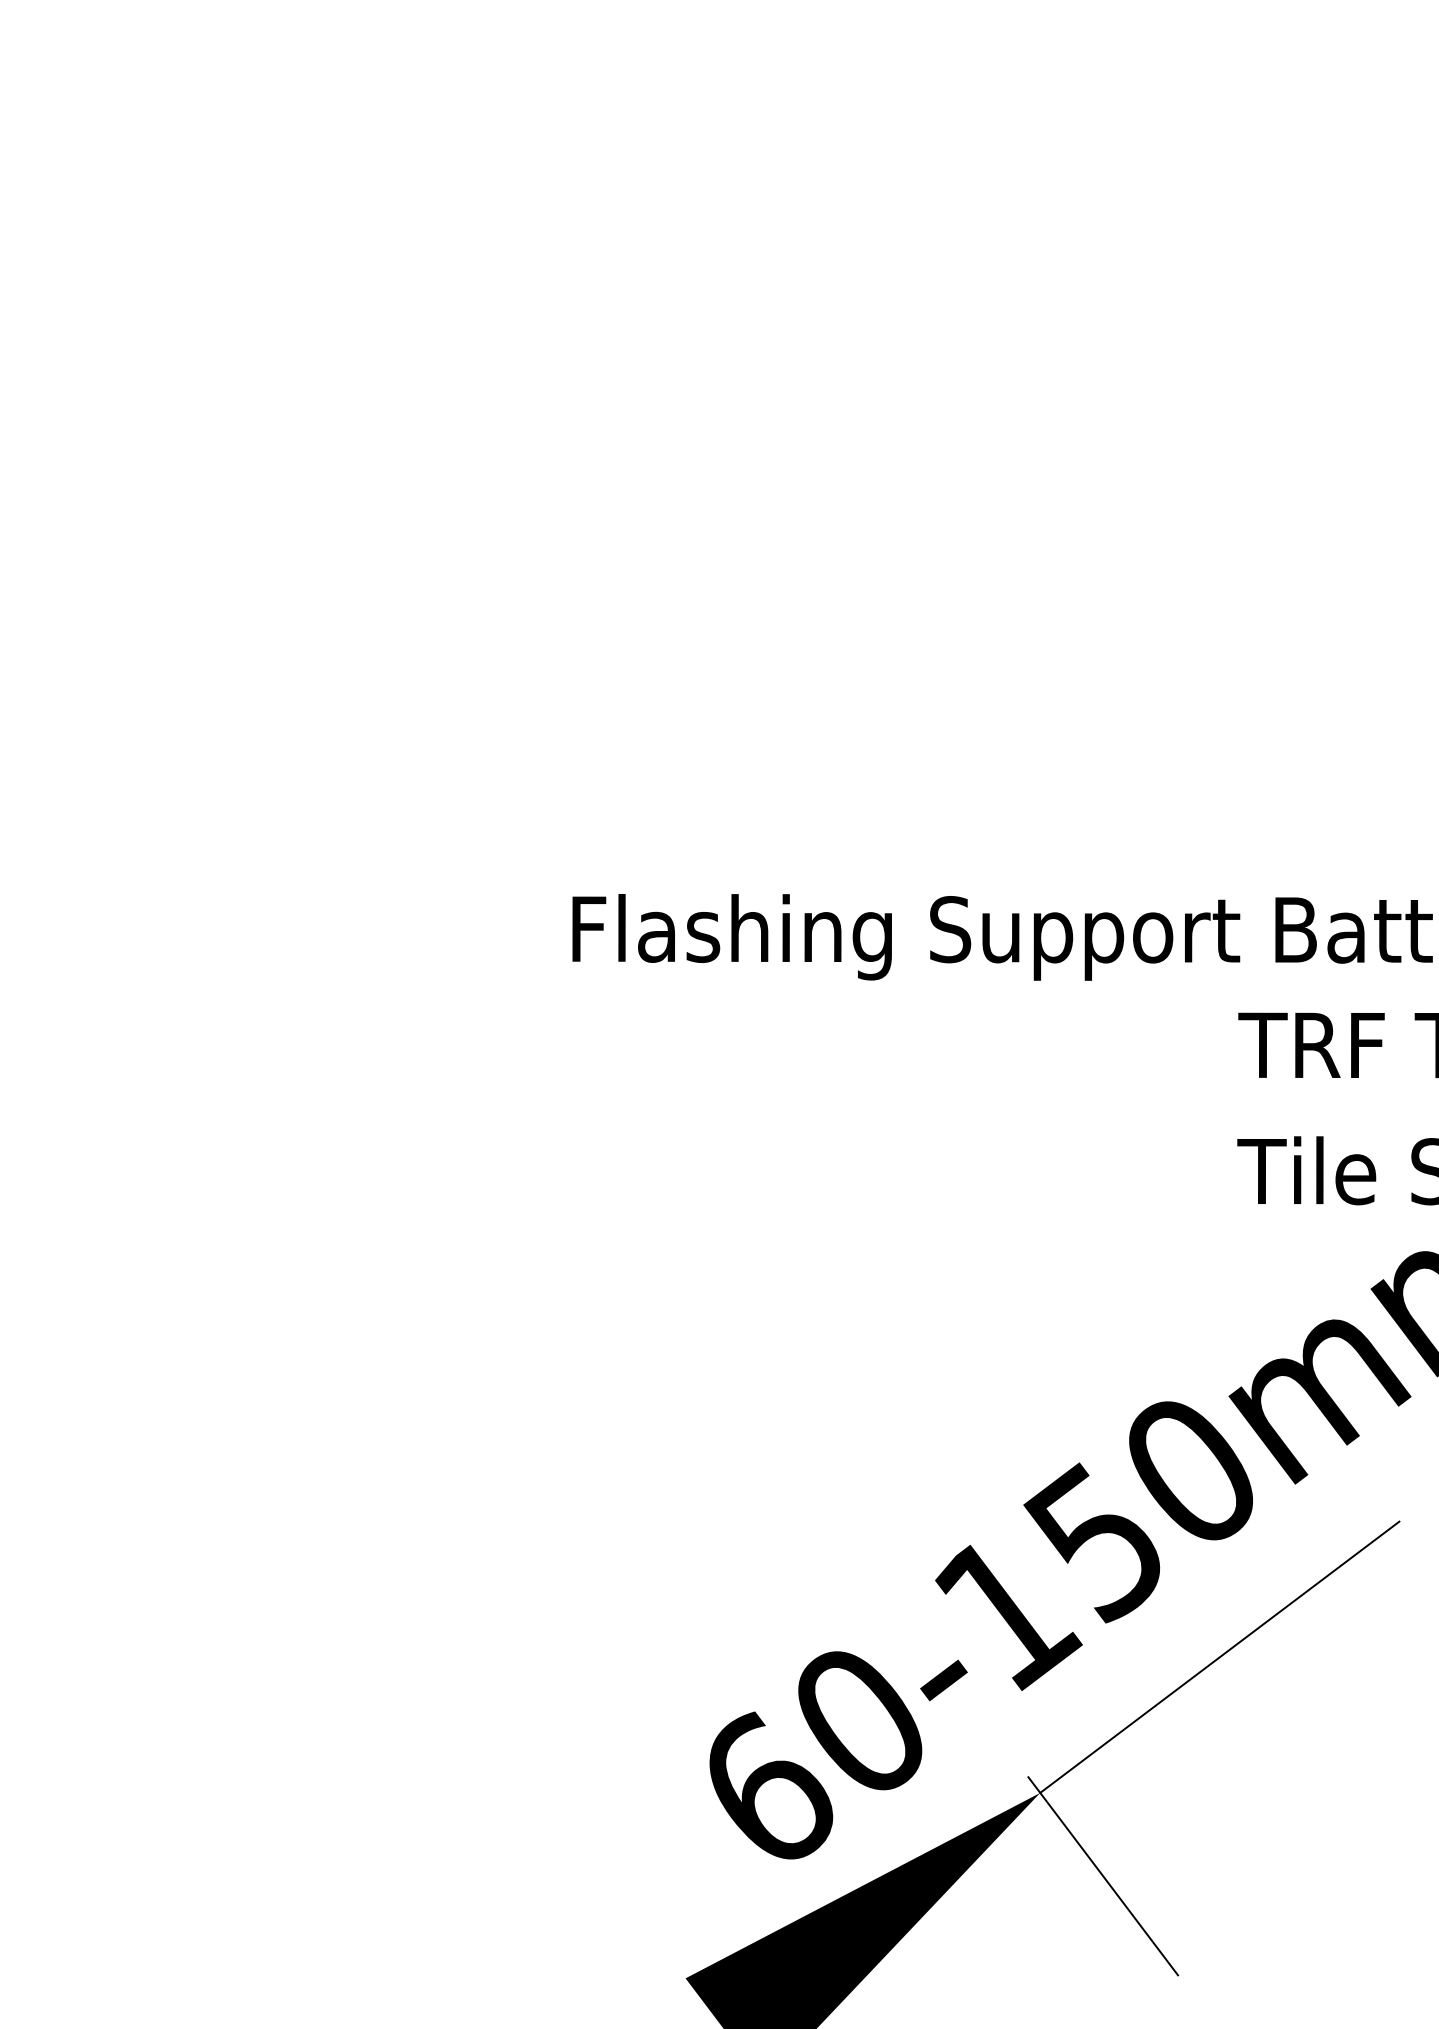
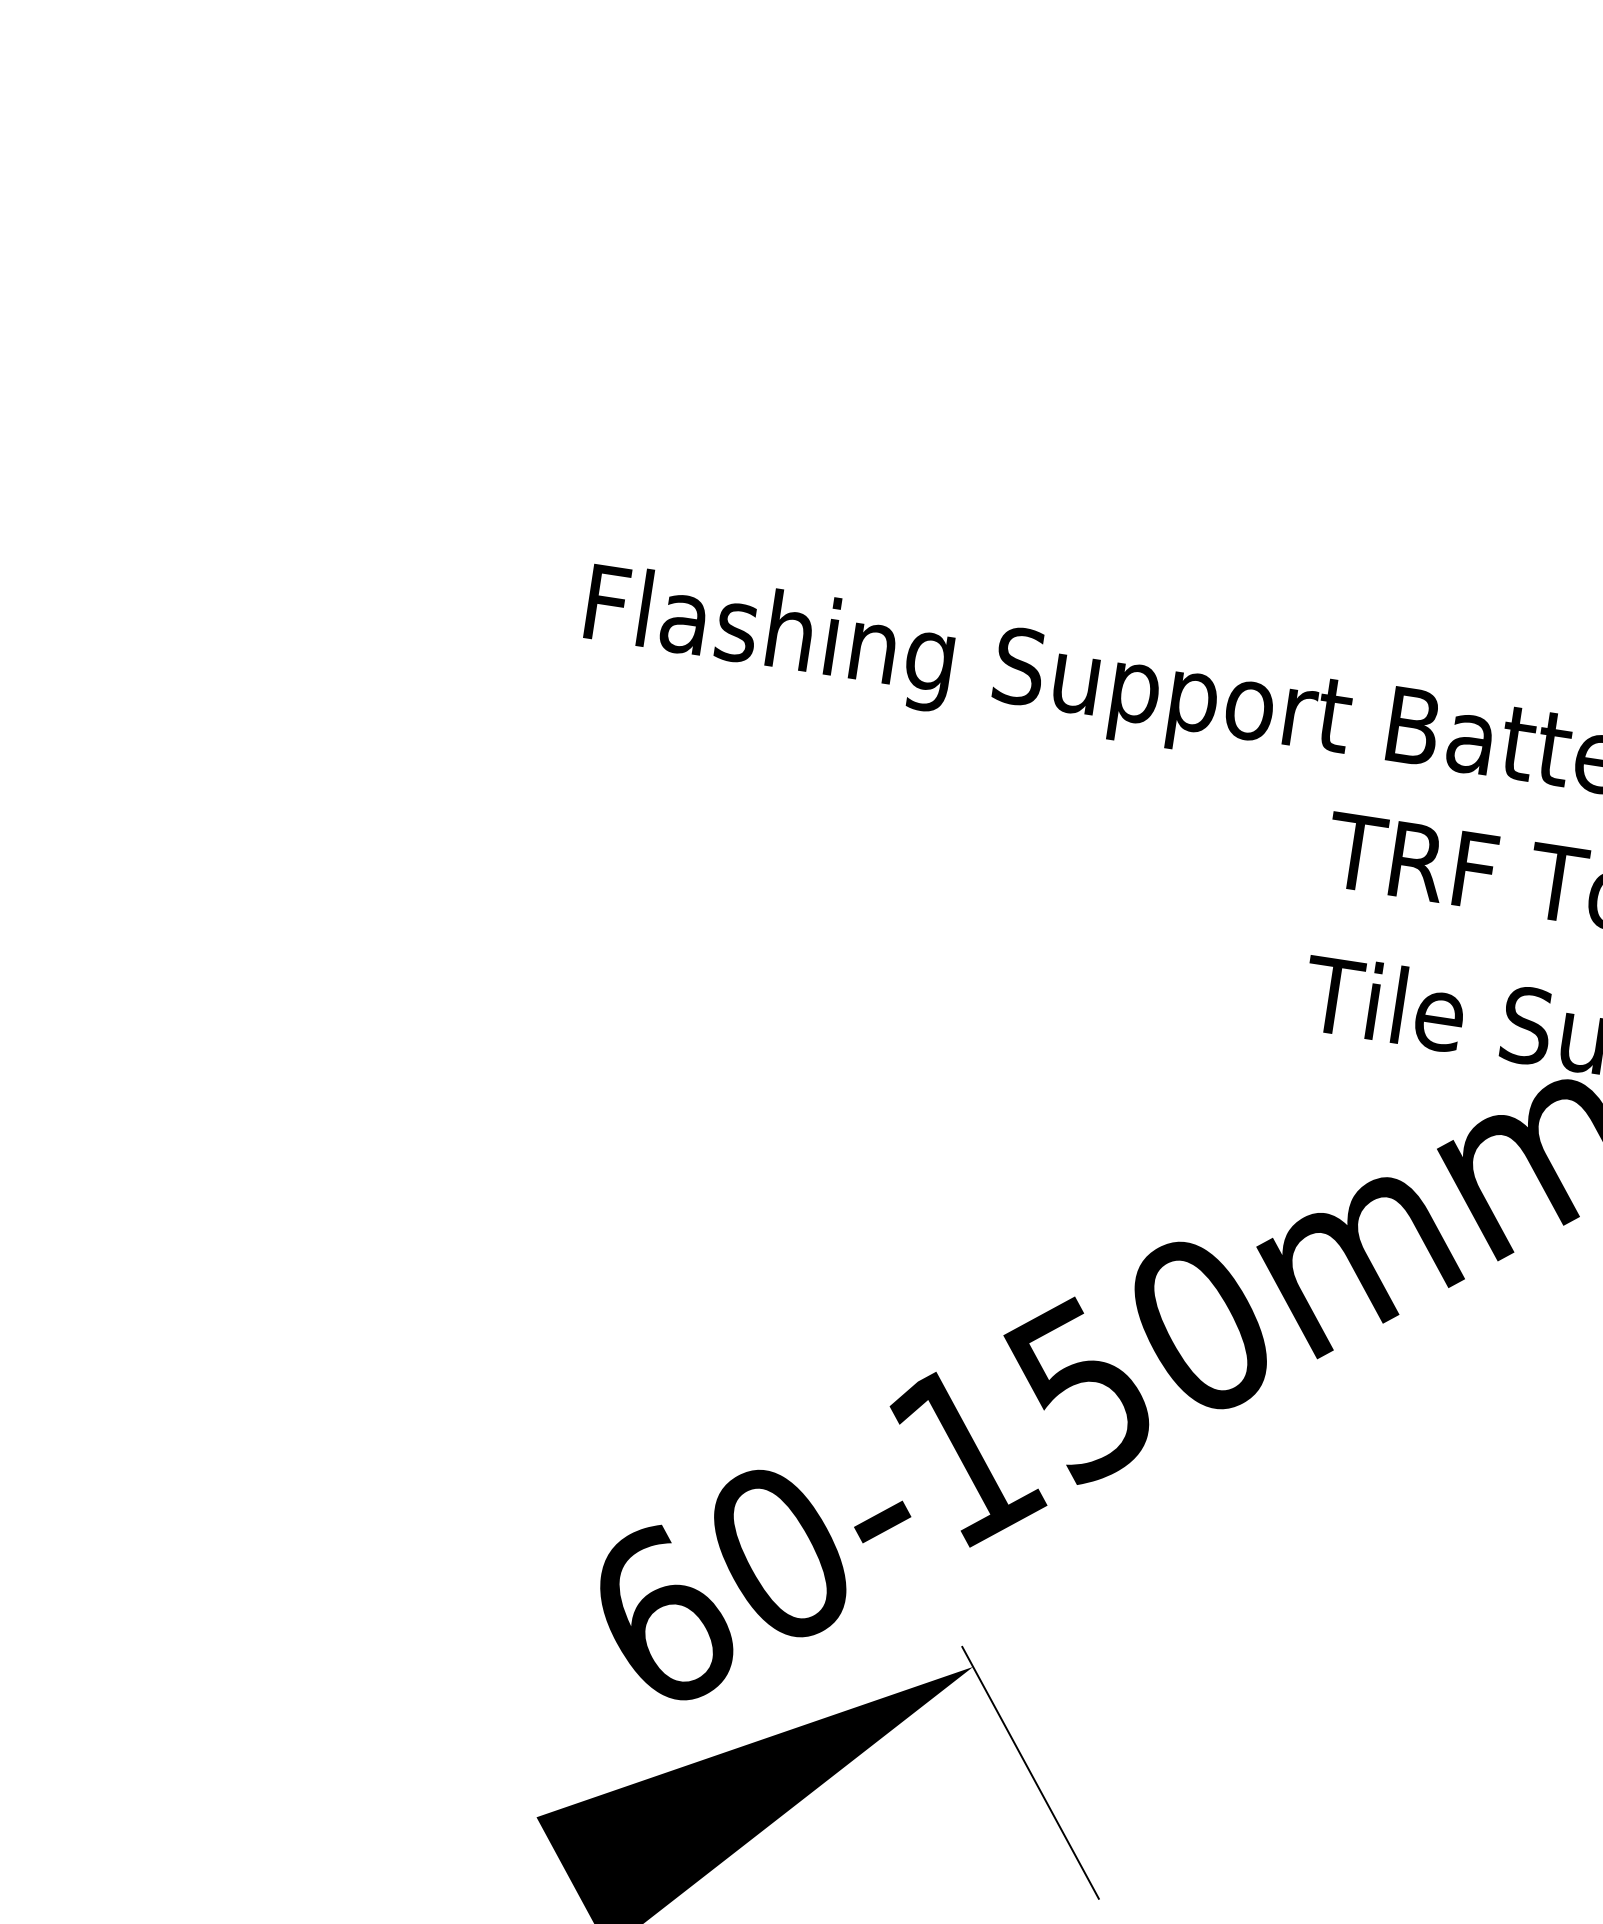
line: (1219, 1656) -> (1201, 1542), removed

